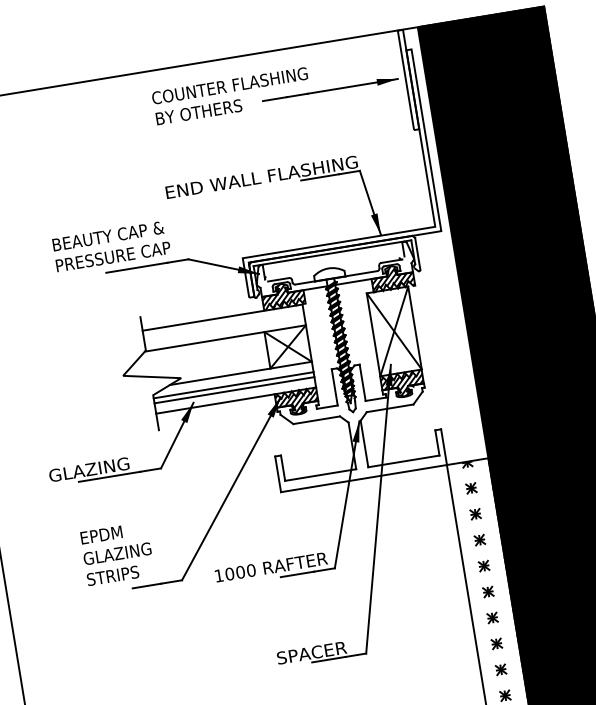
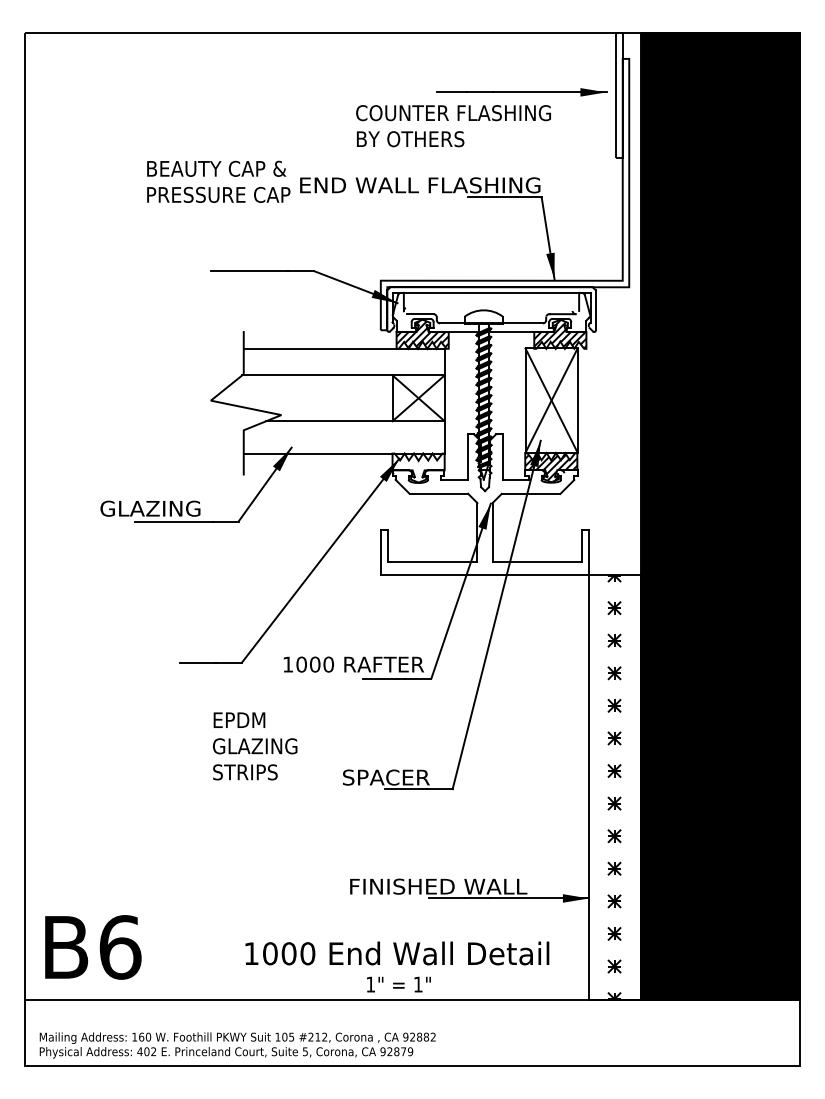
text: (231, 96) -> (453, 126), moved
text: (111, 246) -> (218, 181), moved
line: (233, 385) -> (343, 434), removed
line: (233, 390) -> (343, 440), removed
hatch: (297, 402) -> (418, 467), removed
text: (117, 553) -> (255, 746), moved

